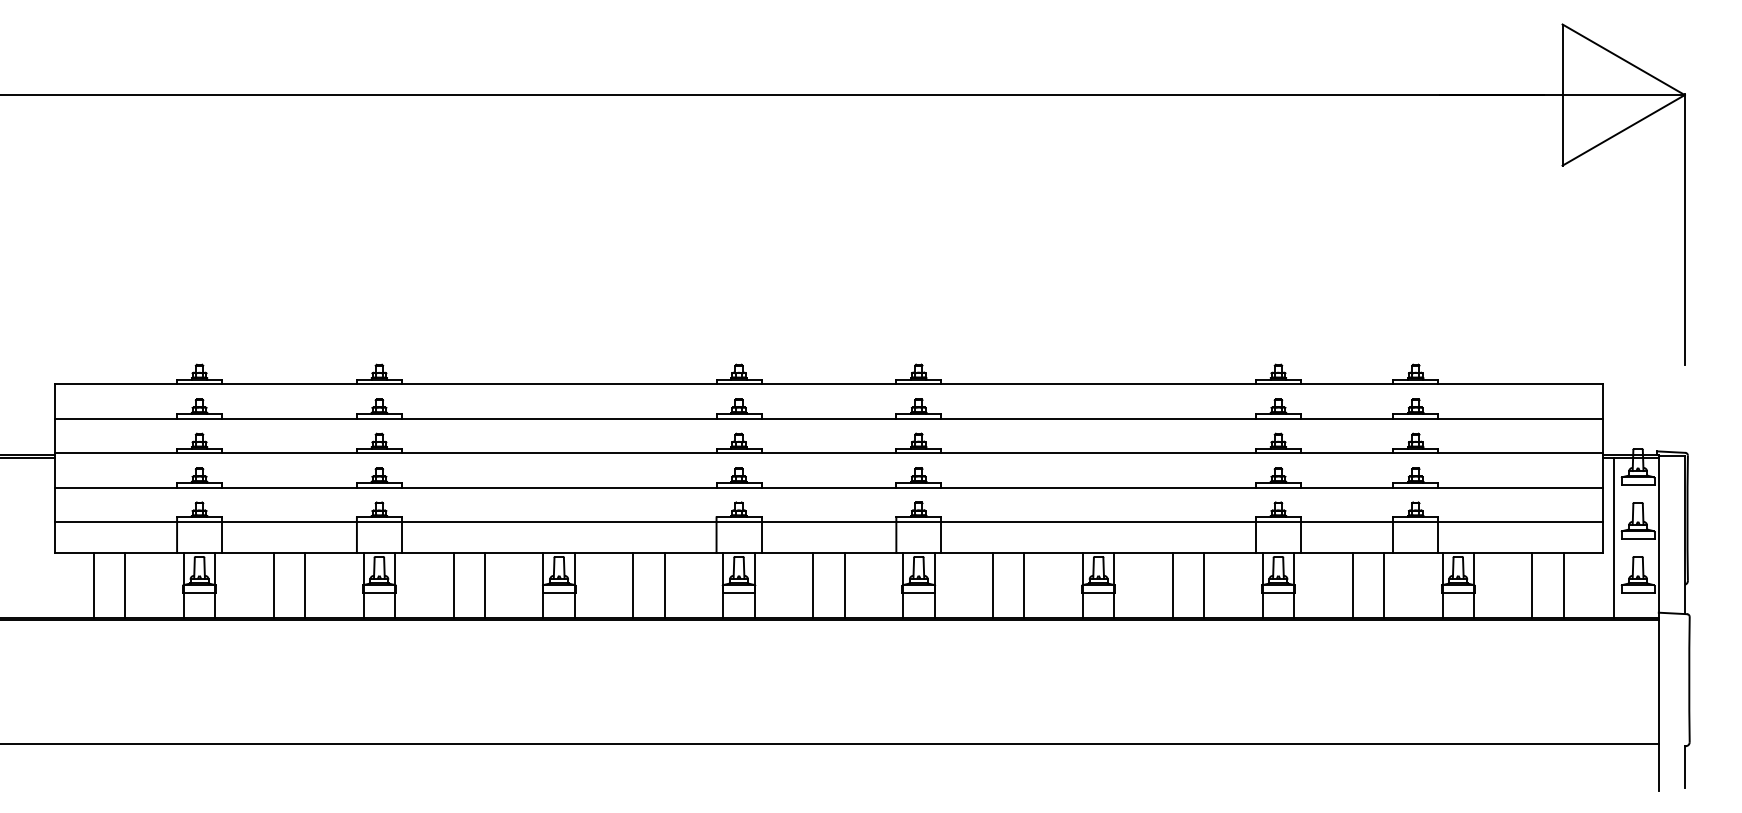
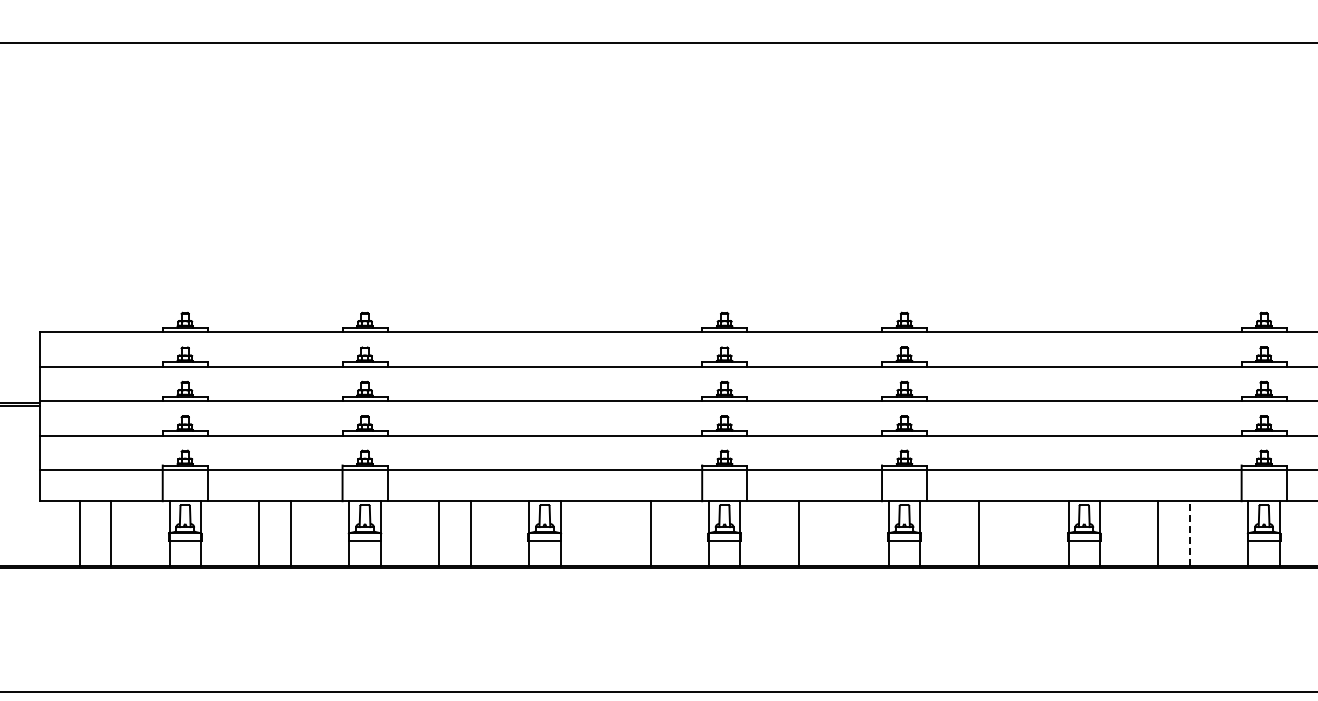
line: (633, 585) -> (619, 533), removed
line: (844, 585) -> (830, 533), removed
line: (1024, 585) -> (1010, 533), removed
line: (1204, 585) -> (1190, 533), solid -> dashed

